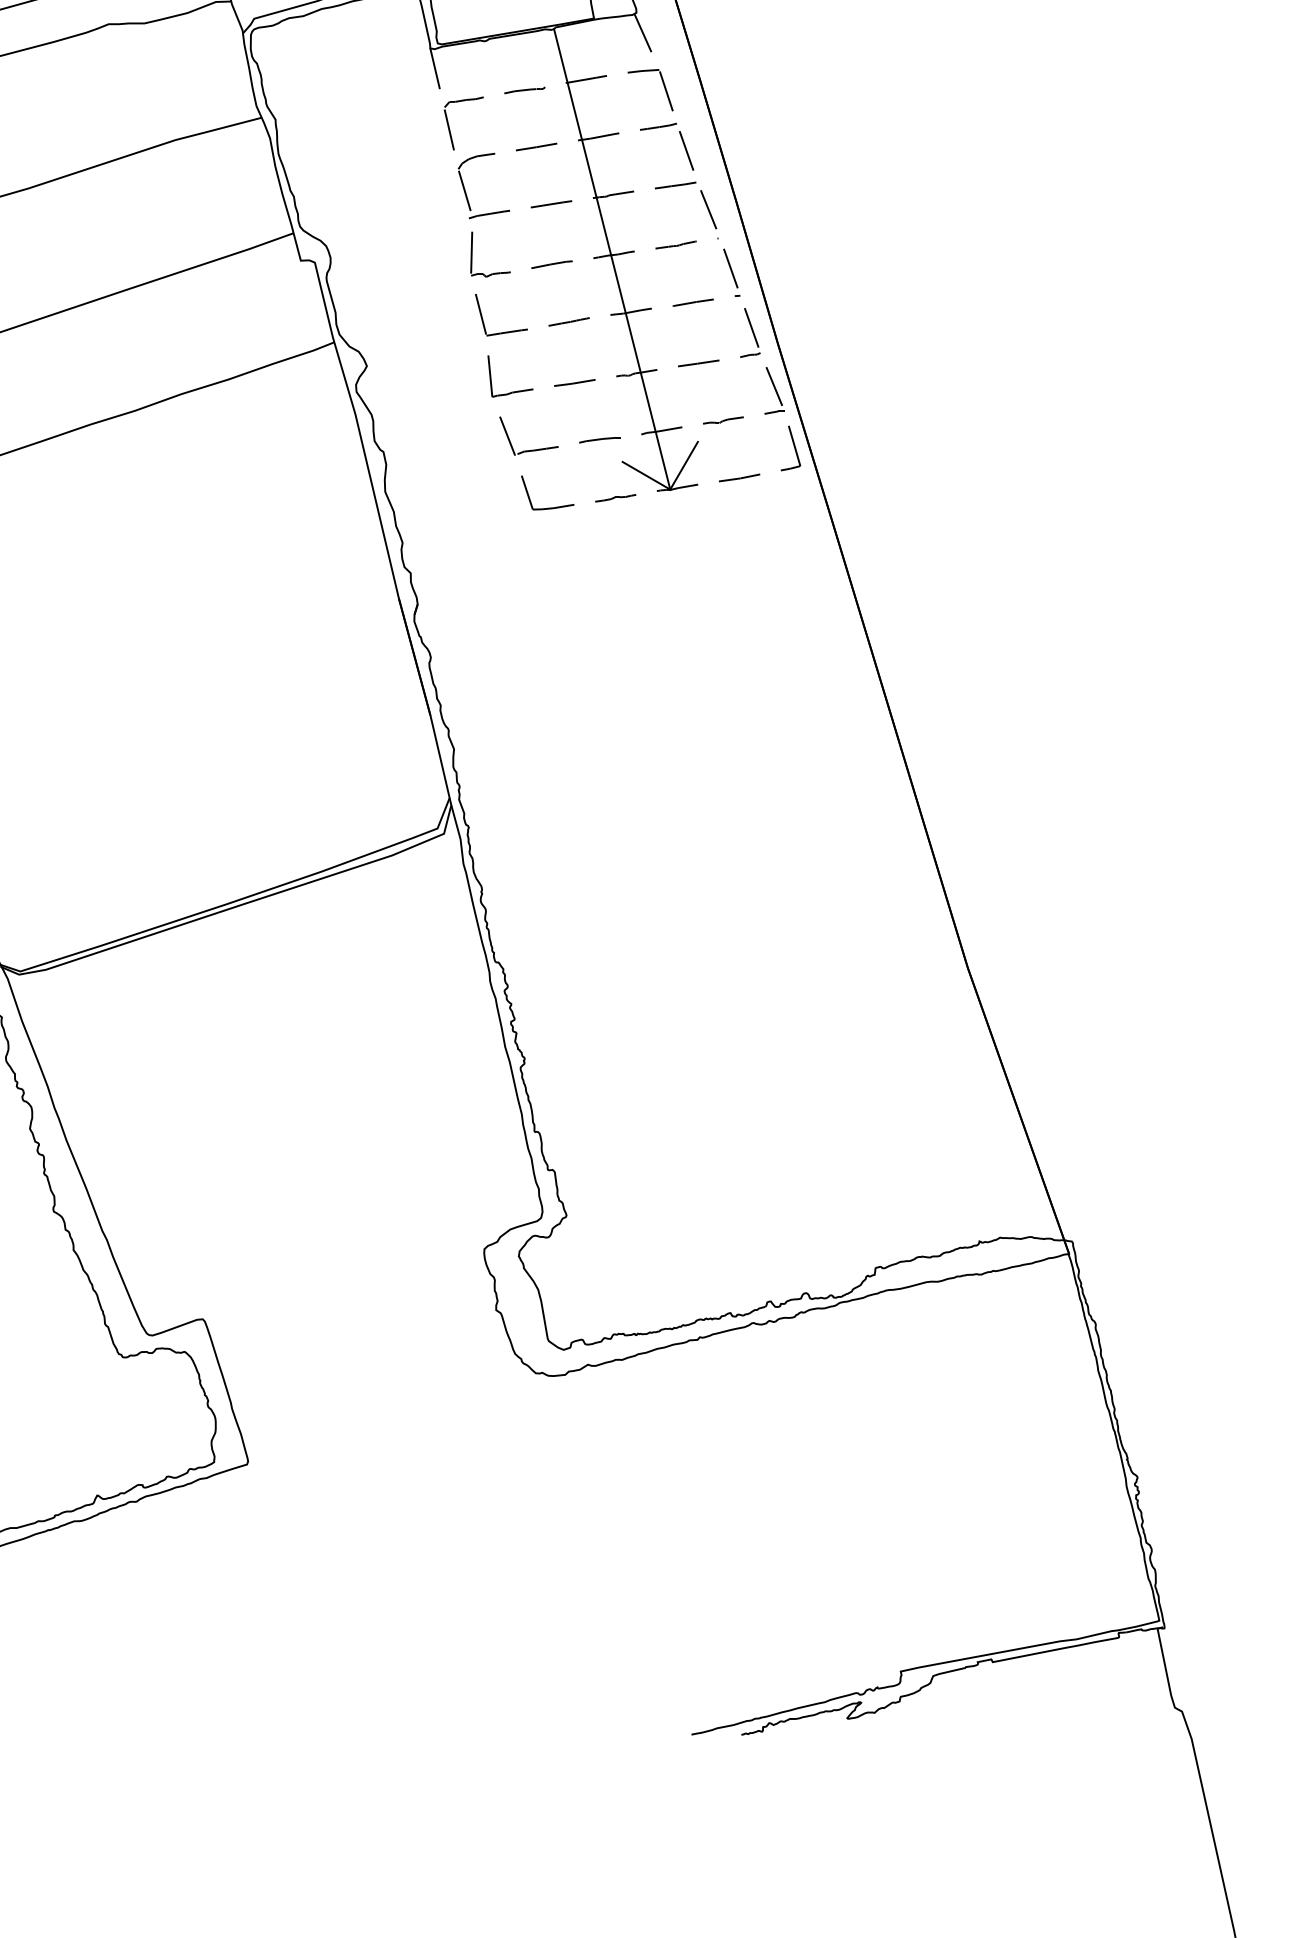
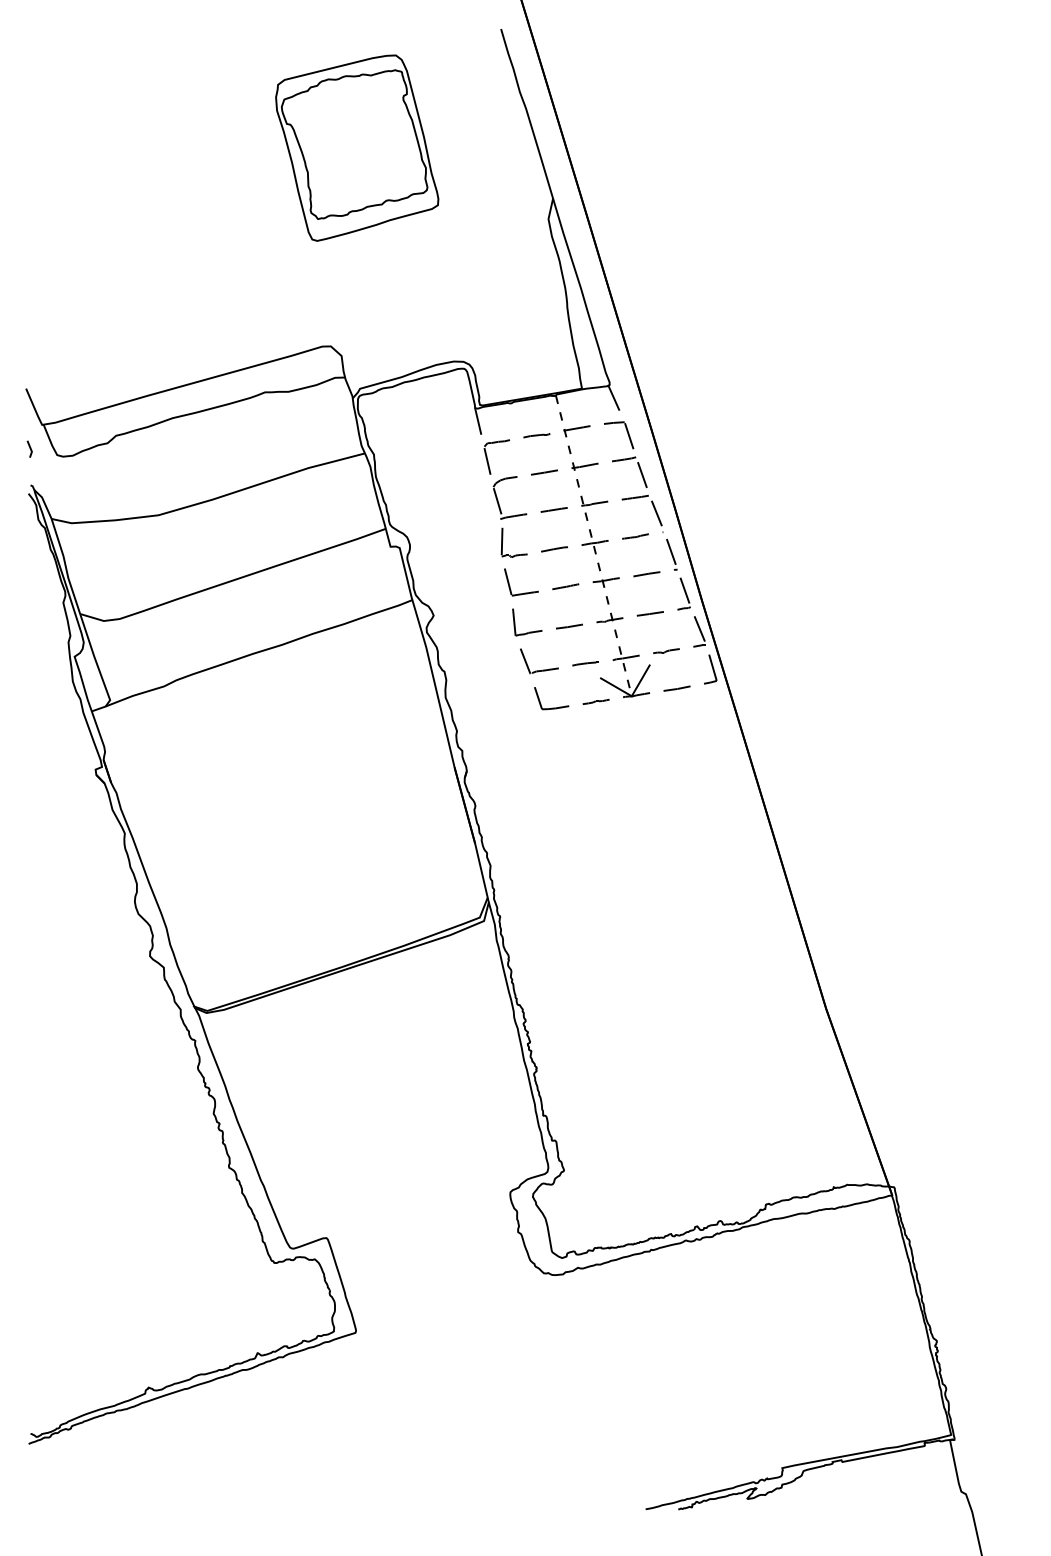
line: (613, 260) -> (594, 546), solid -> dashed

